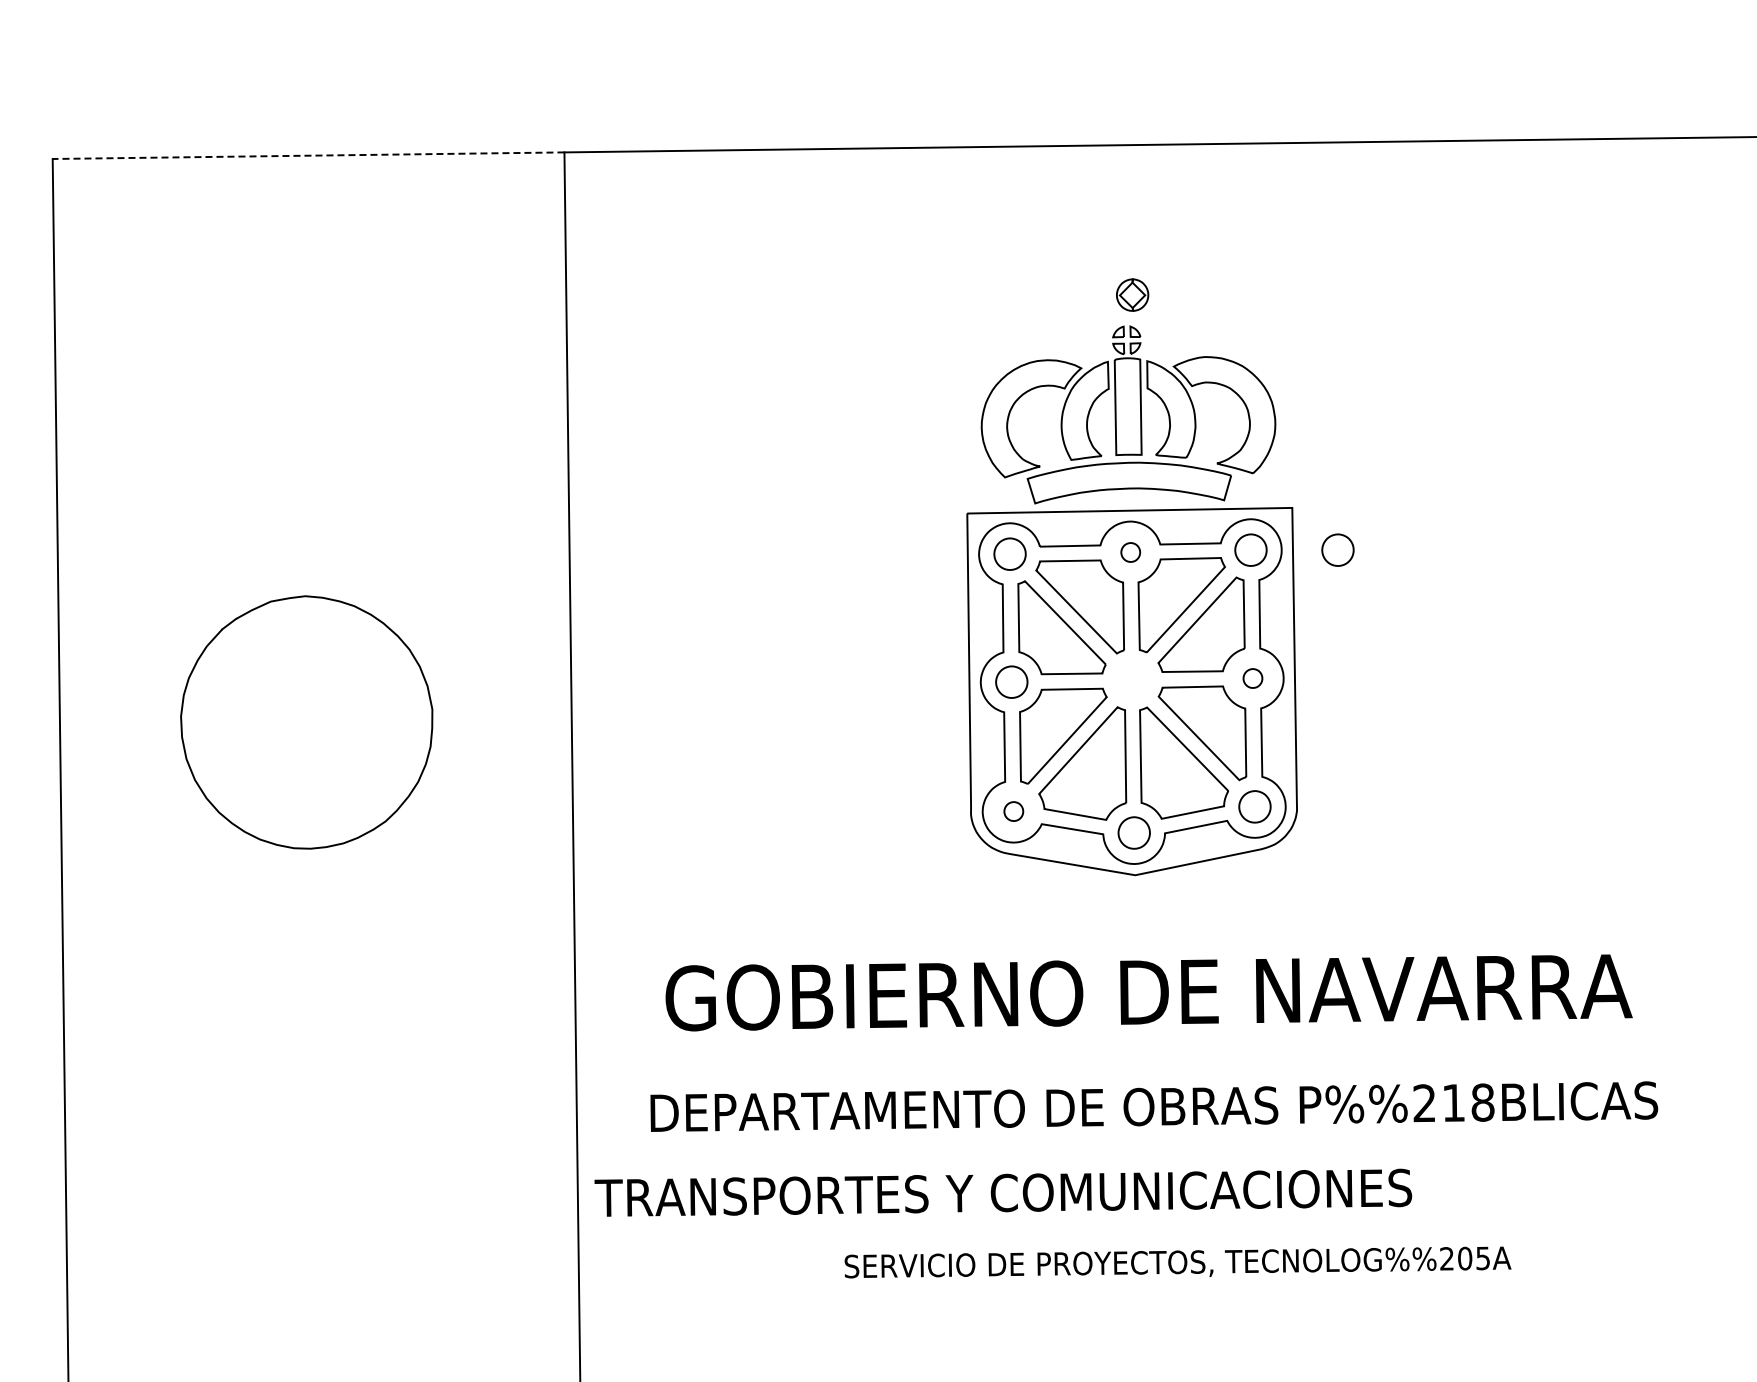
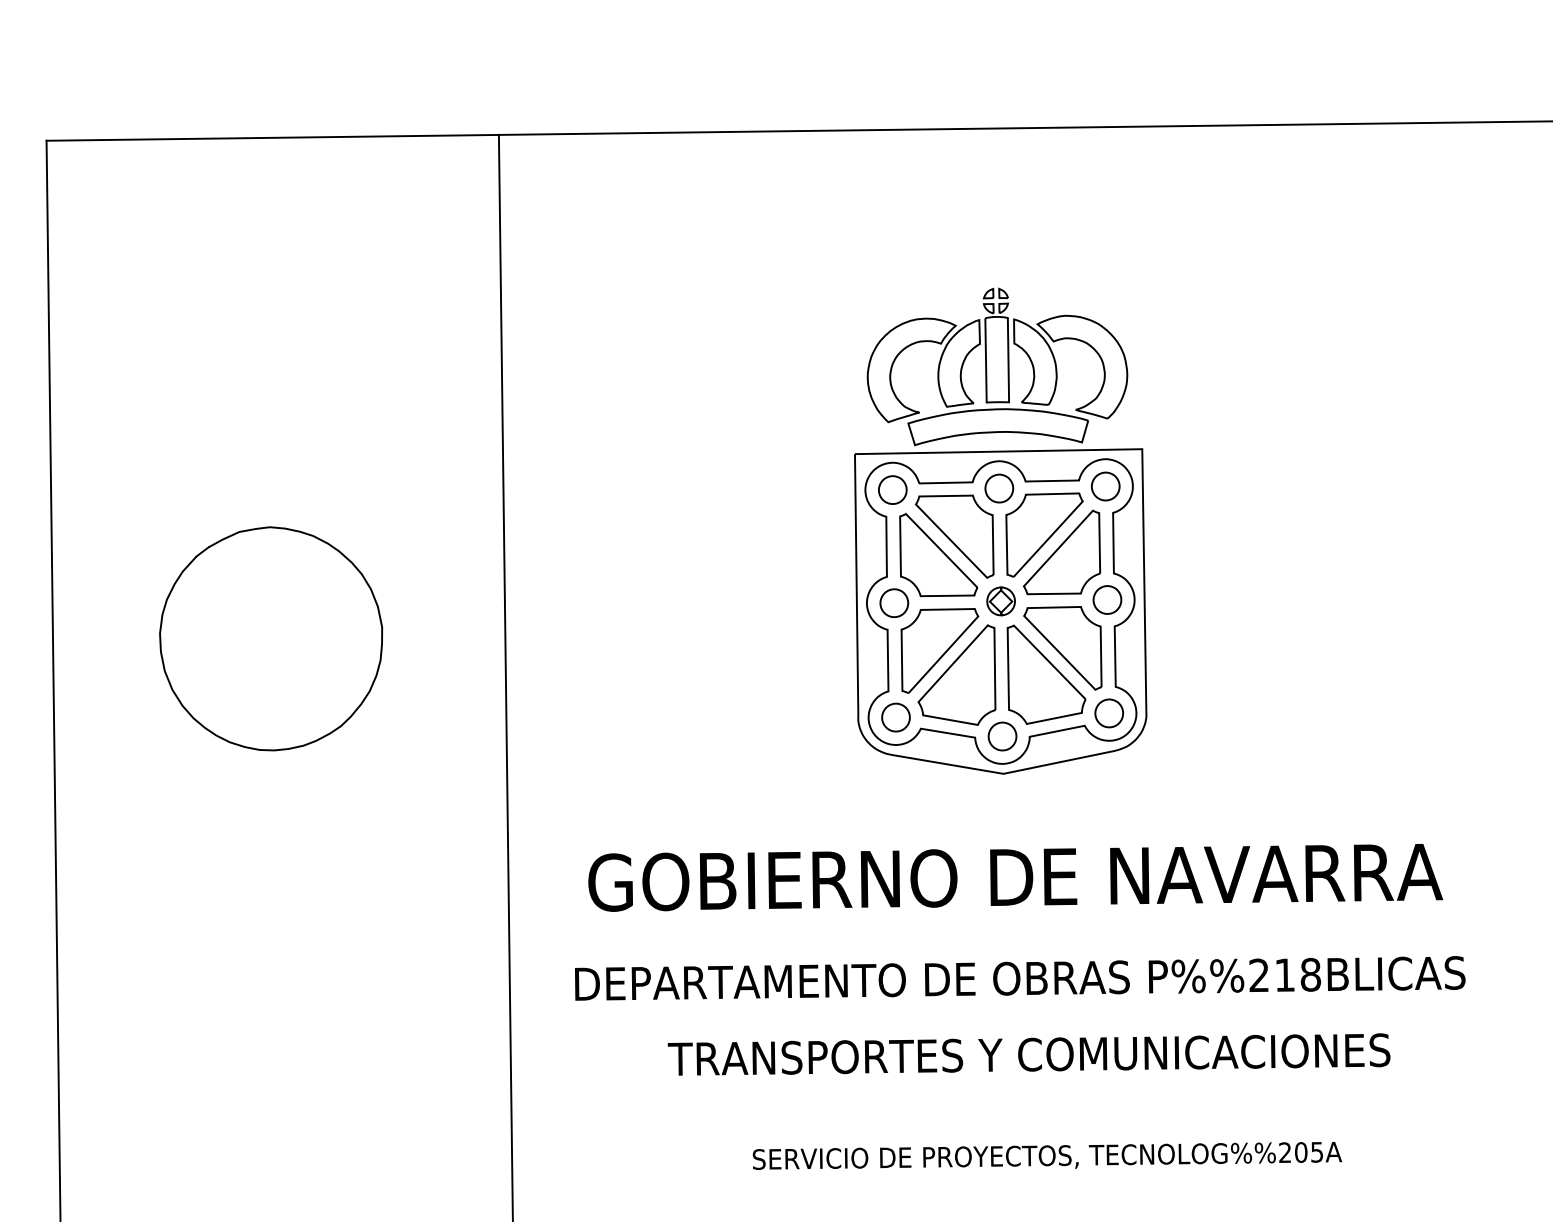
line: (308, 155) -> (272, 137), dashed -> solid
part: (1132, 294) -> (1001, 600), moved
part: (1337, 549) -> (1182, 485), removed
part: (1130, 552) -> (999, 488), size x1.67
part: (1252, 678) -> (1107, 599), size x1.67
part: (1013, 811) -> (895, 717), size x1.67
text: (1003, 1192) -> (1029, 1054), moved
text: (1177, 1262) -> (1046, 1155), moved

